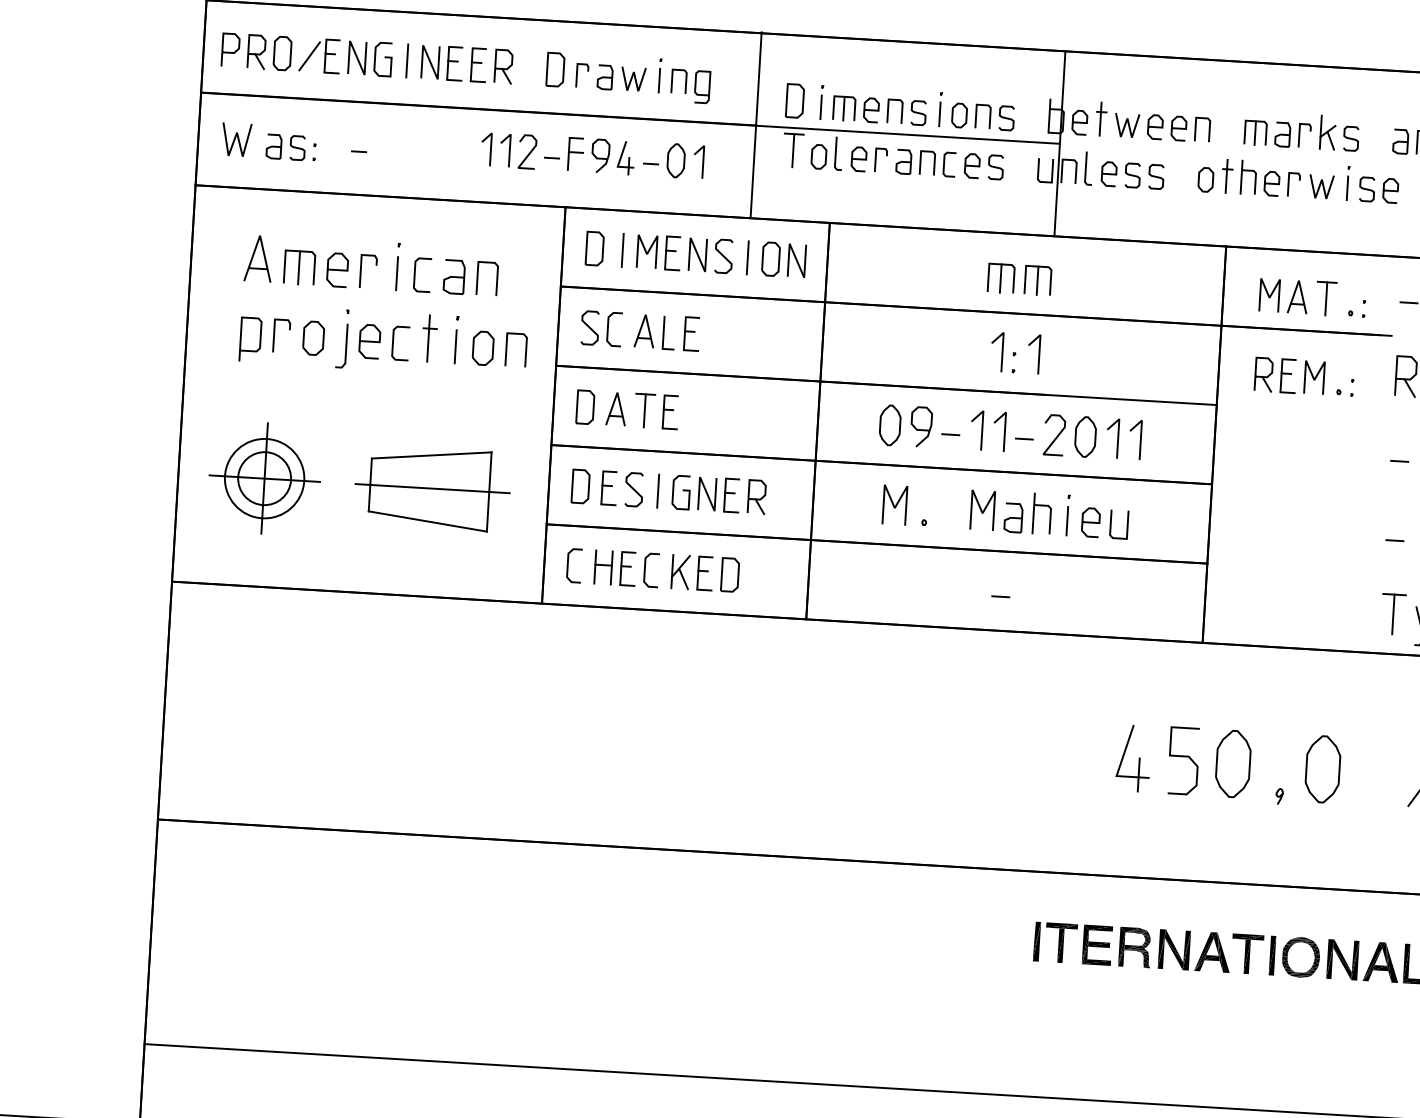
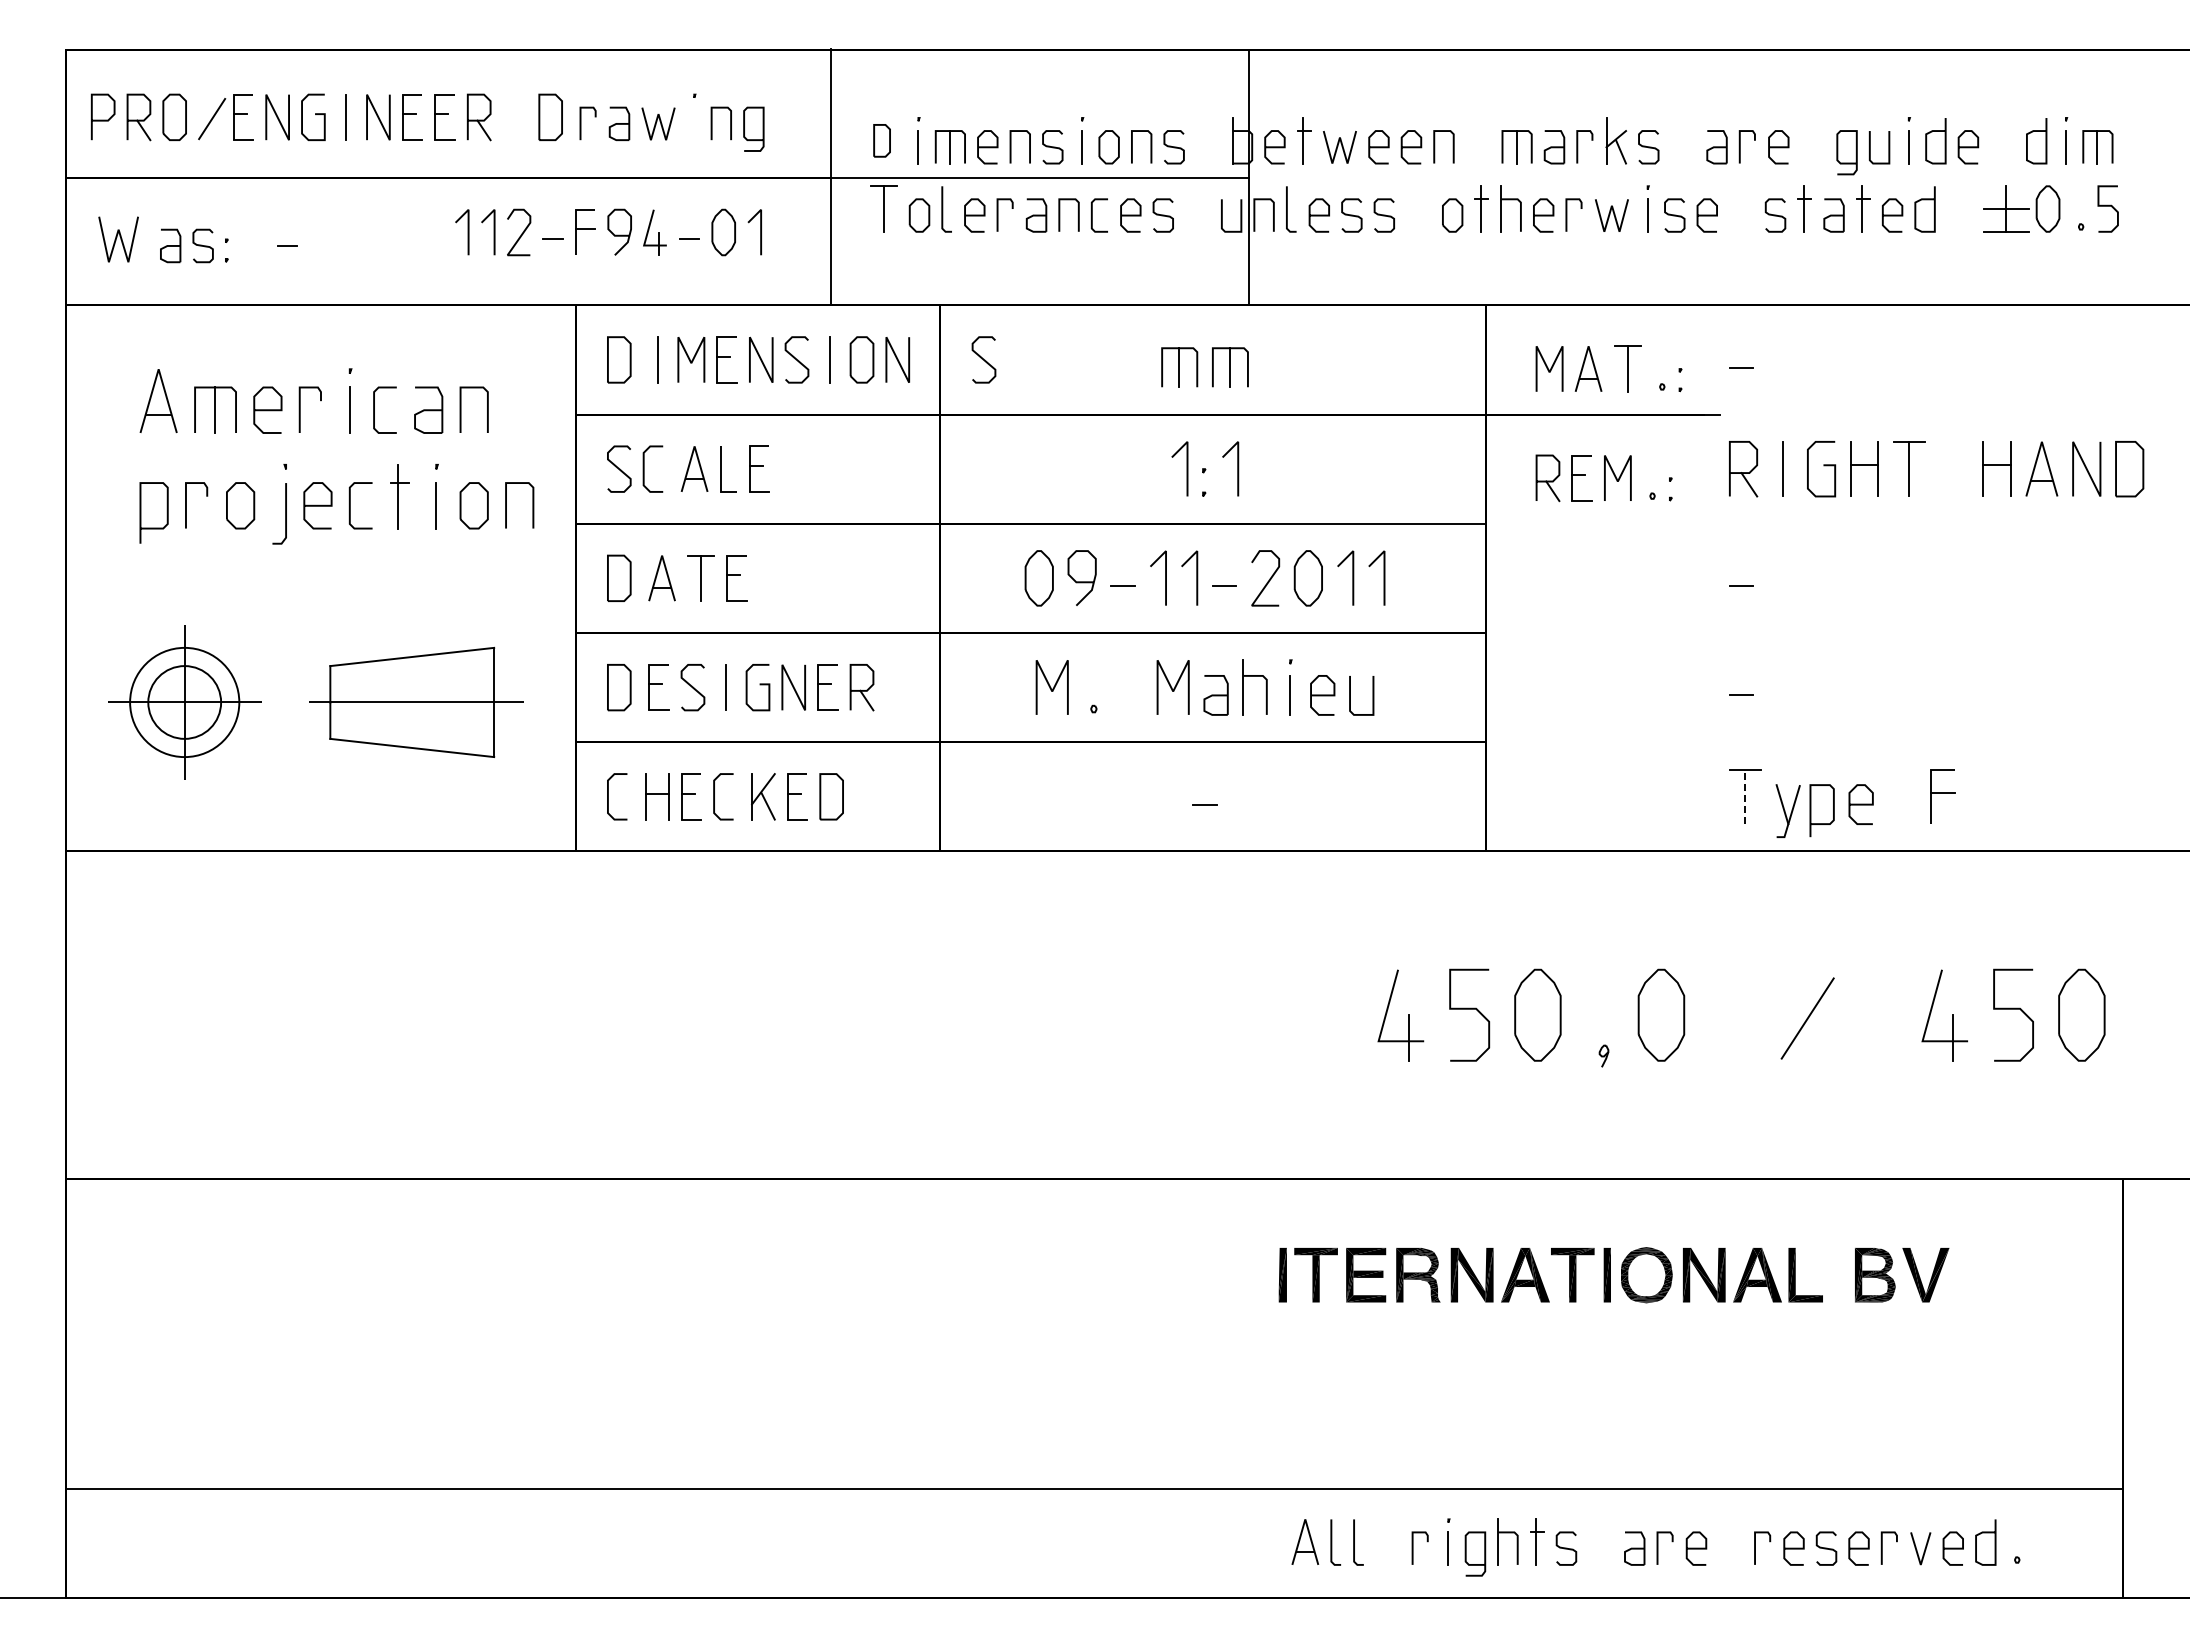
line: (659, 80) -> (694, 123), removed
part: (794, 100) -> (881, 140), size x0.7
curve: (859, 264) -> (983, 359), added
line: (1393, 614) -> (1745, 796), solid -> dashed

